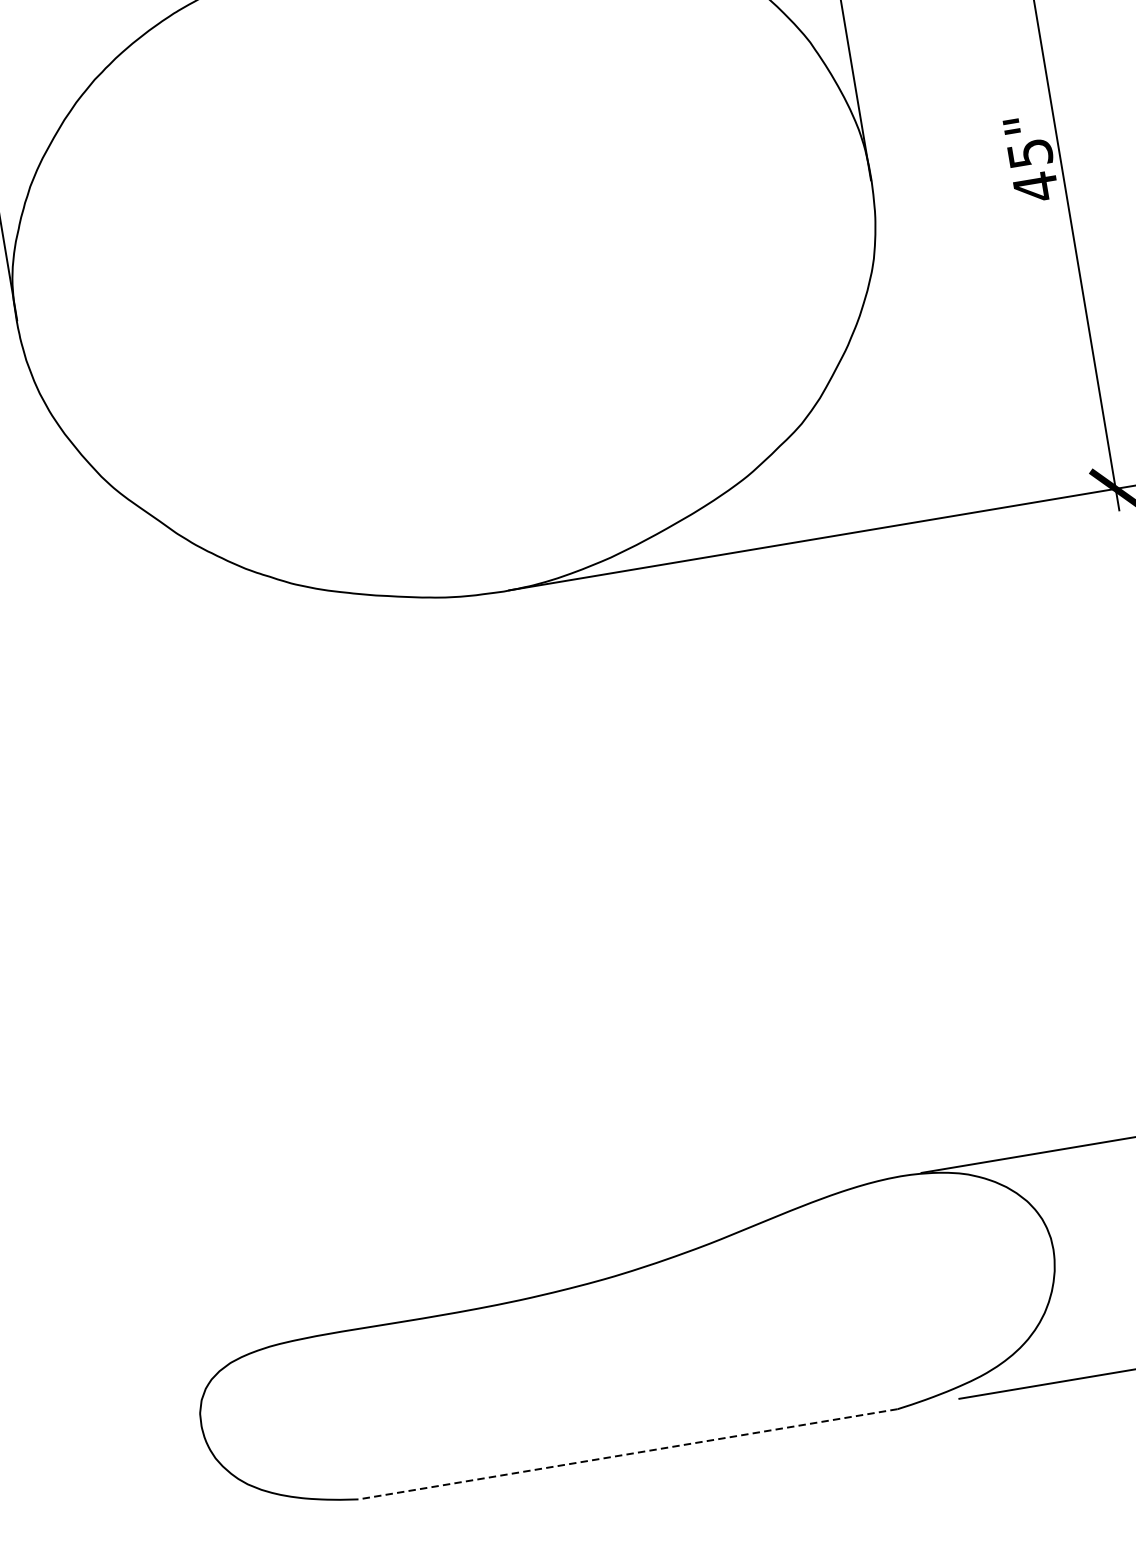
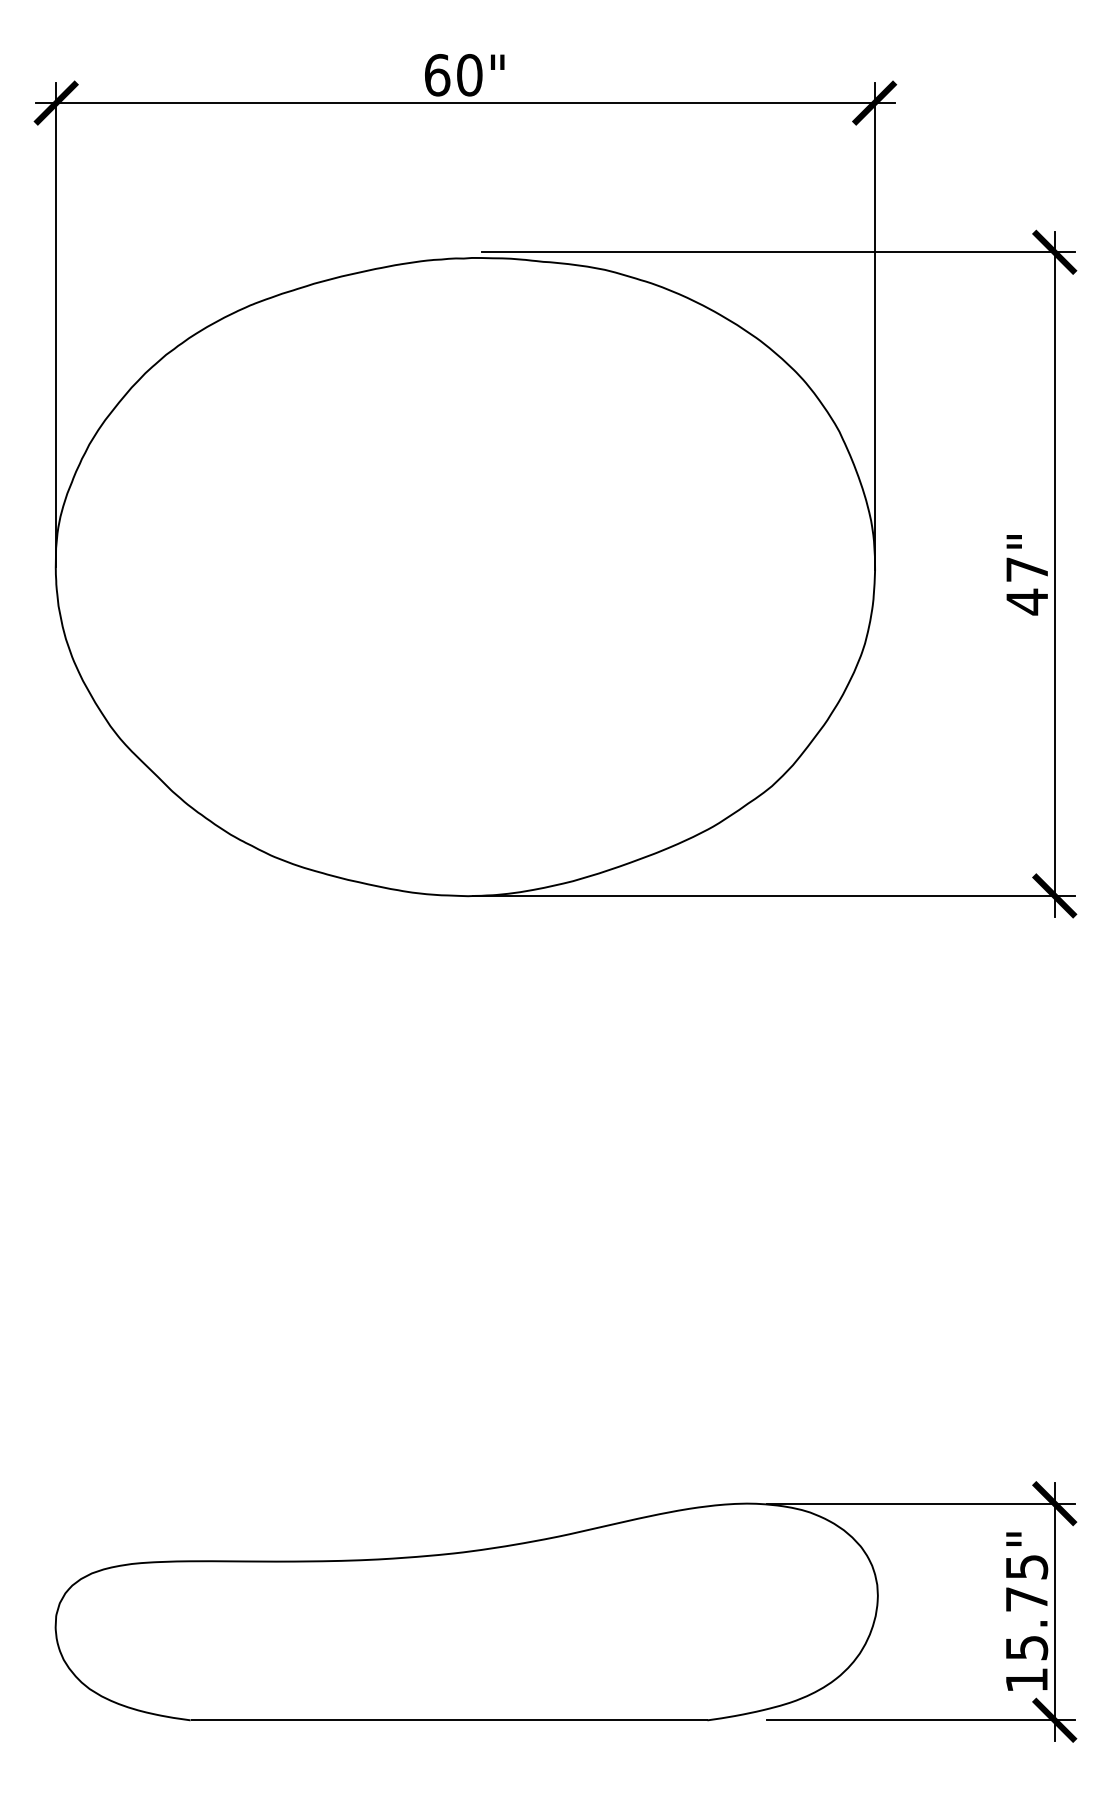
text: (1030, 153) -> (1027, 569), 45" -> 47"
line: (627, 1454) -> (448, 1720), dashed -> solid

